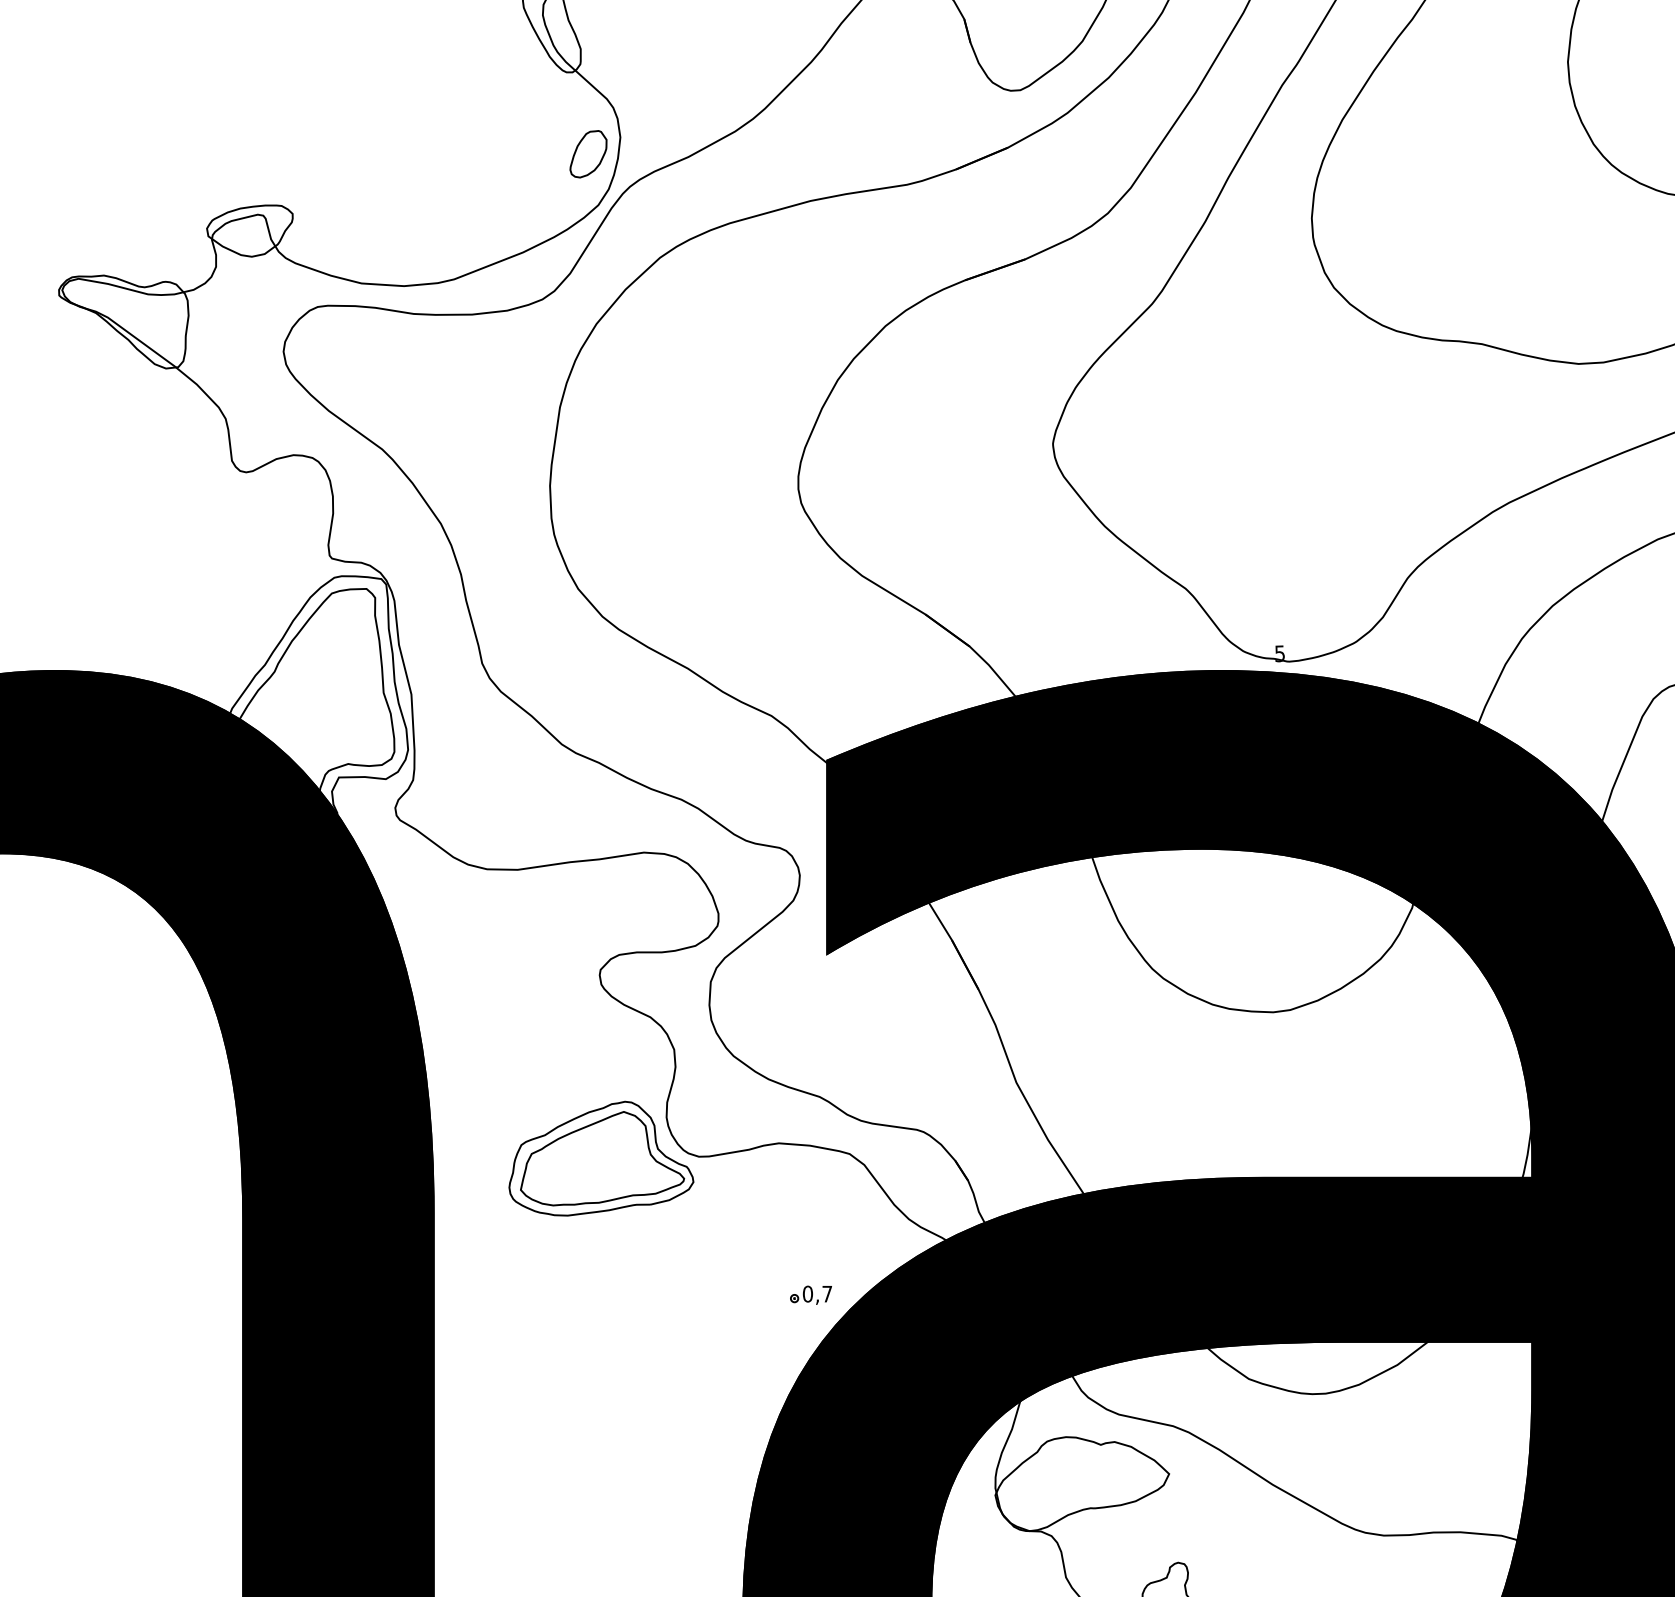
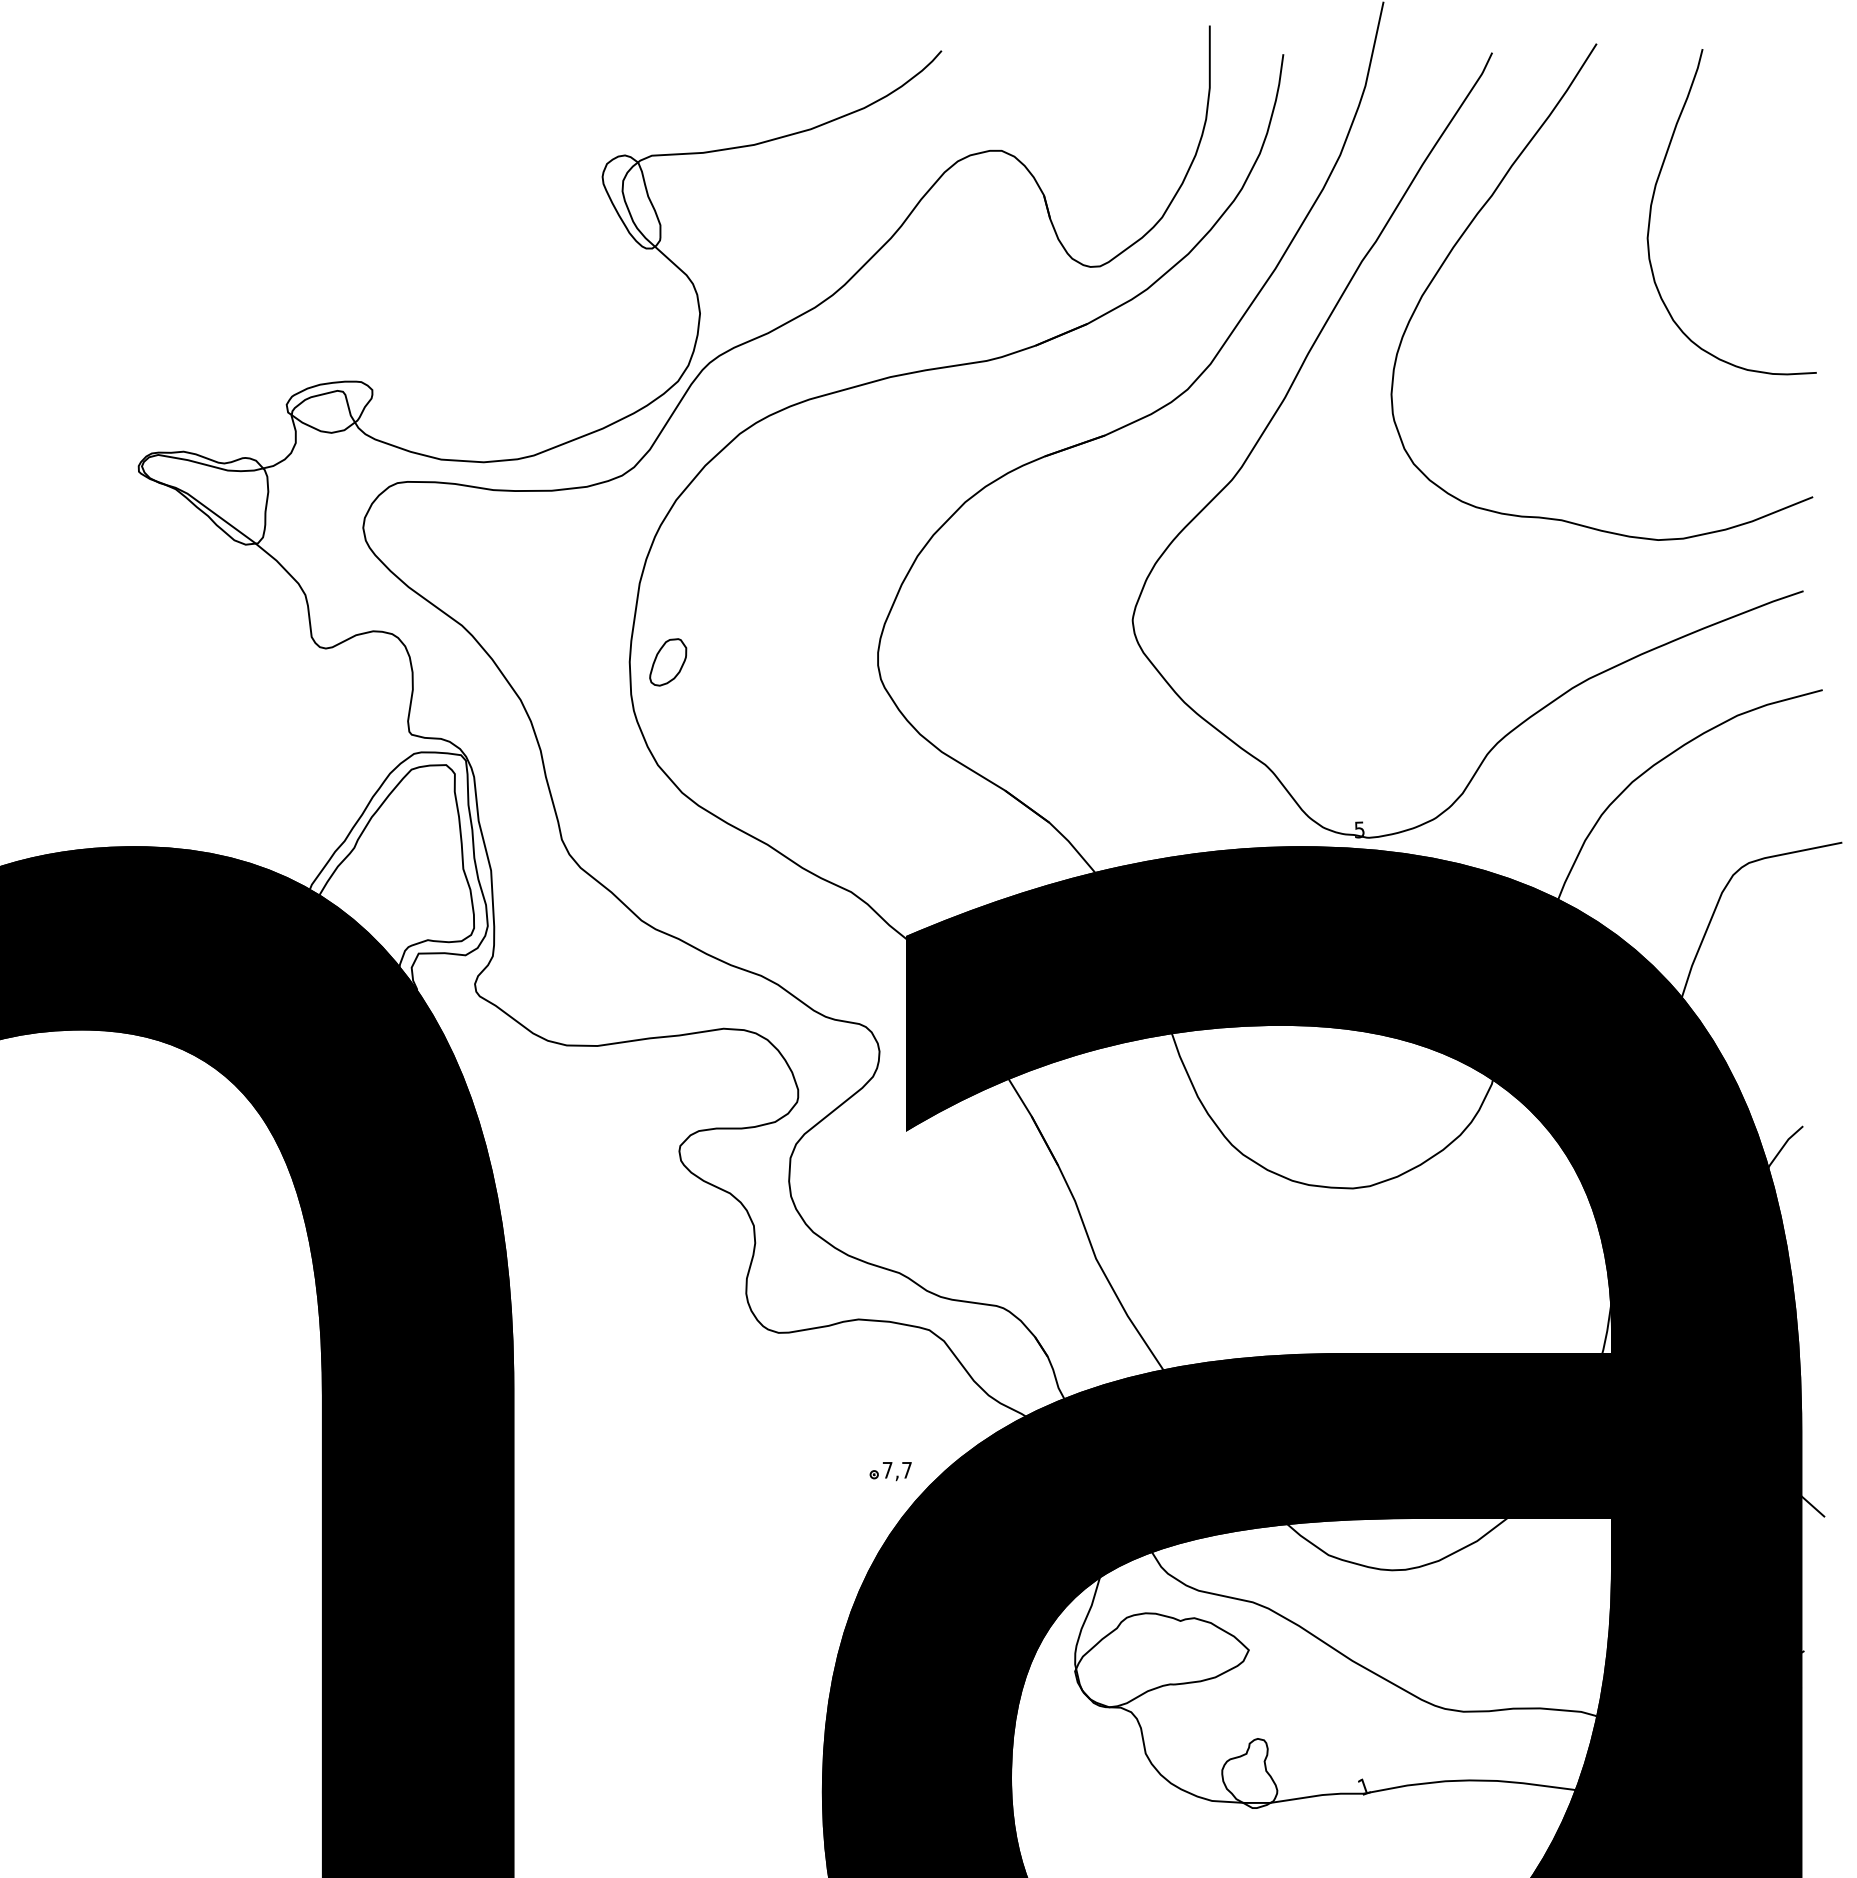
part: (588, 154) -> (668, 662), moved
part: (600, 1158) -> (680, 1334), removed
text: (807, 1293) -> (887, 1469), 0,7 -> 7,7

